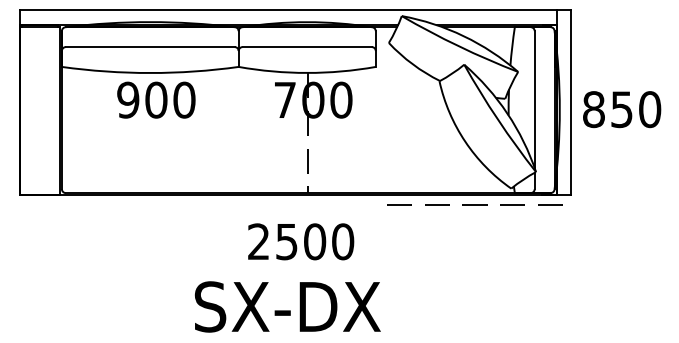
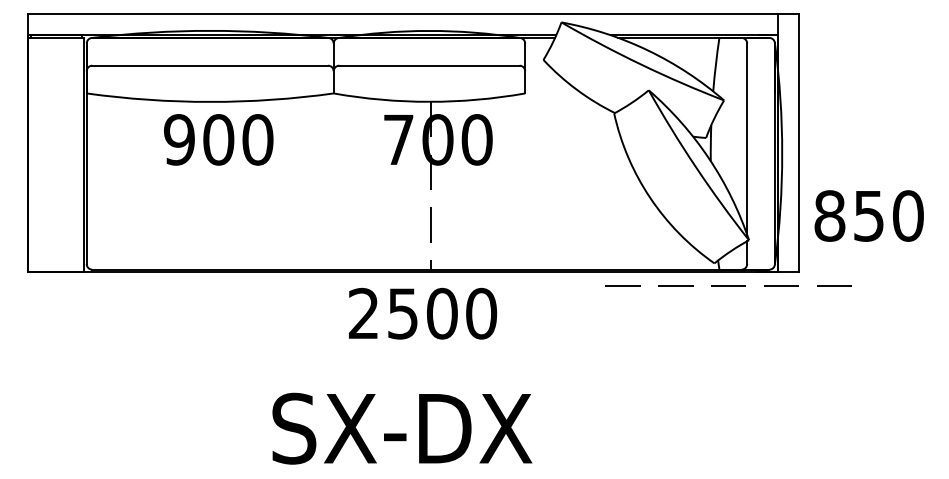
text: (621, 109) -> (868, 215), moved
line: (474, 204) -> (728, 285), moved
text: (301, 241) -> (423, 313), moved

